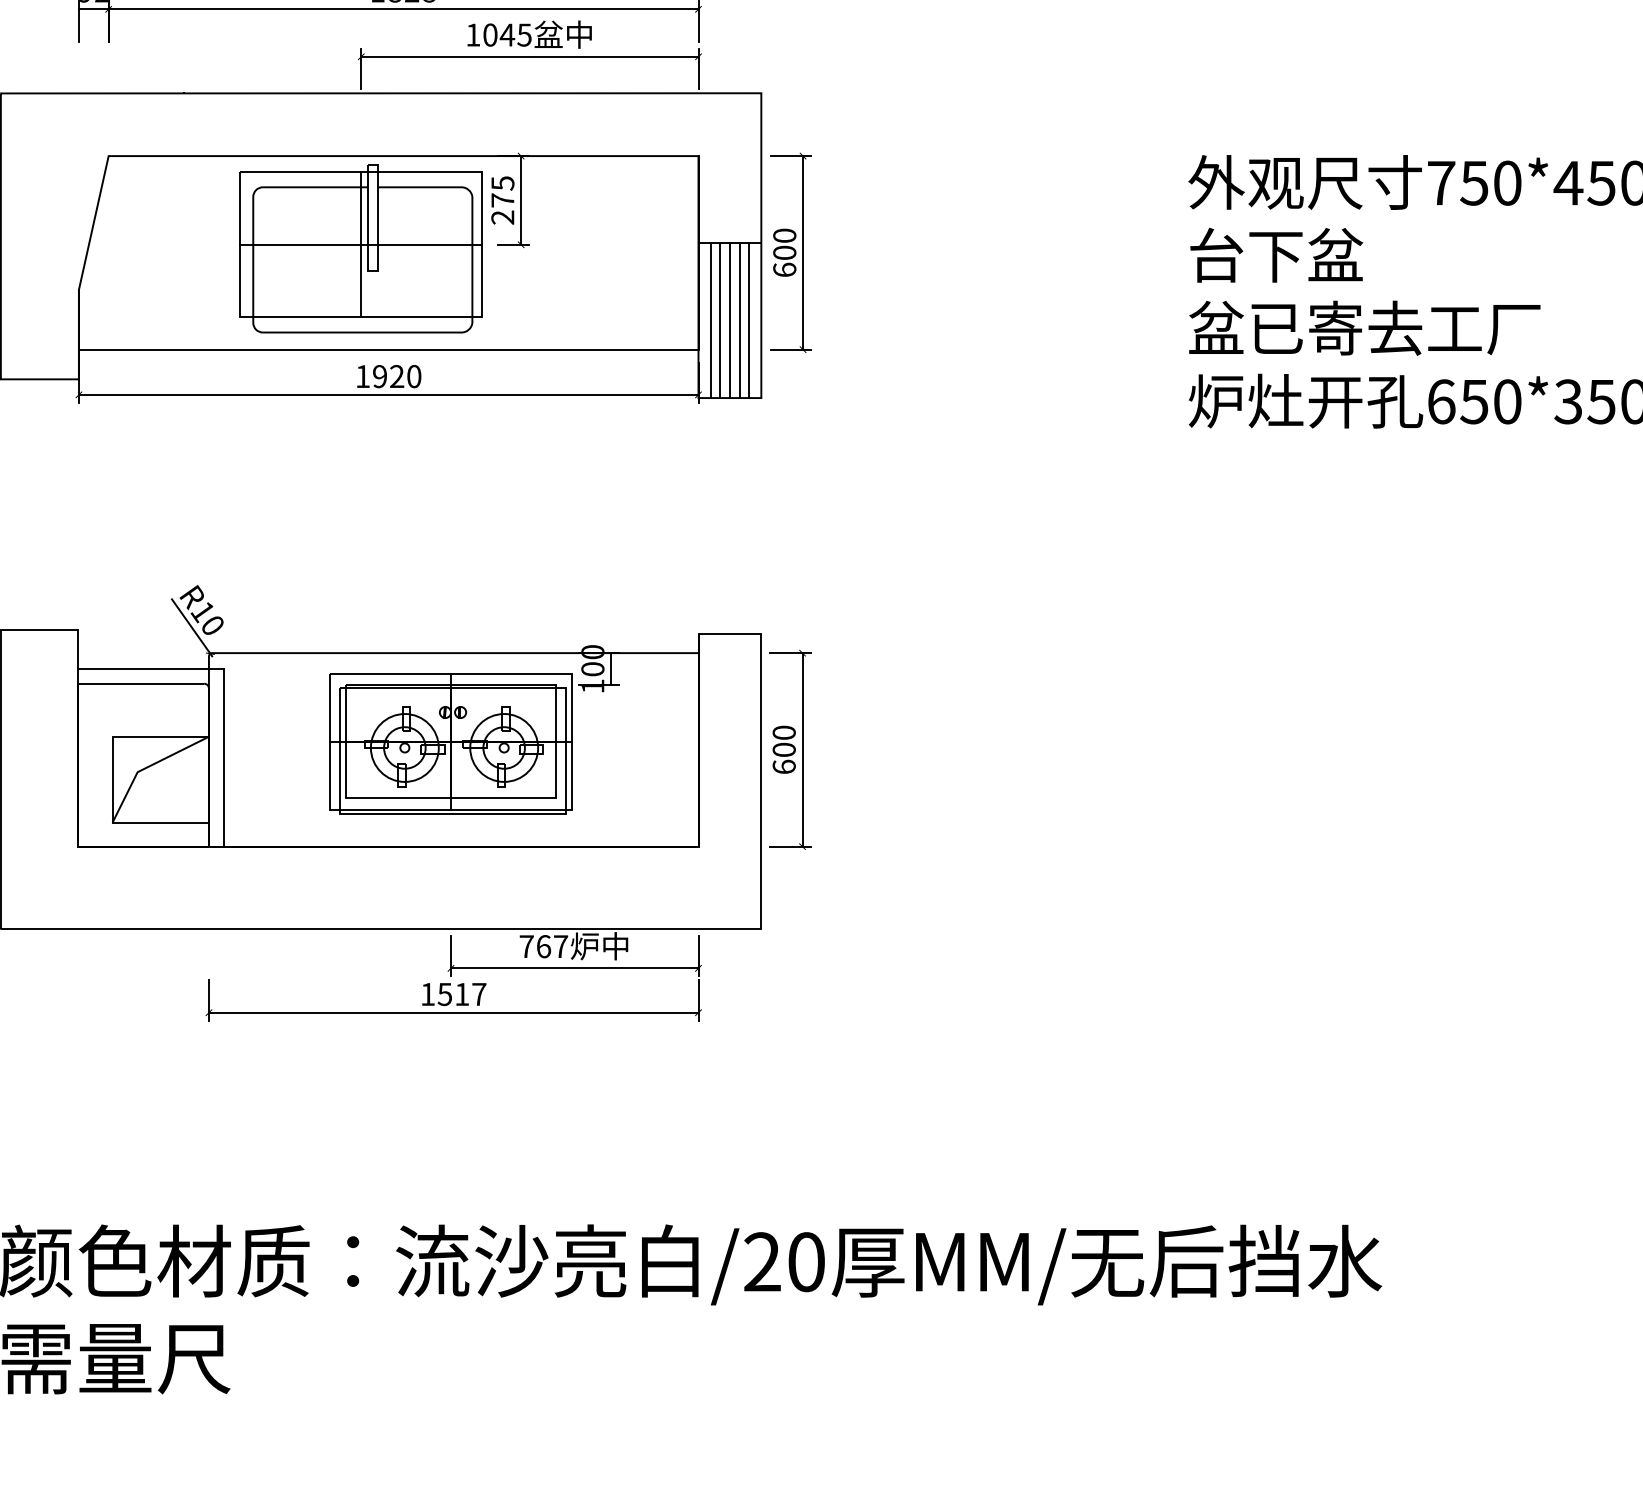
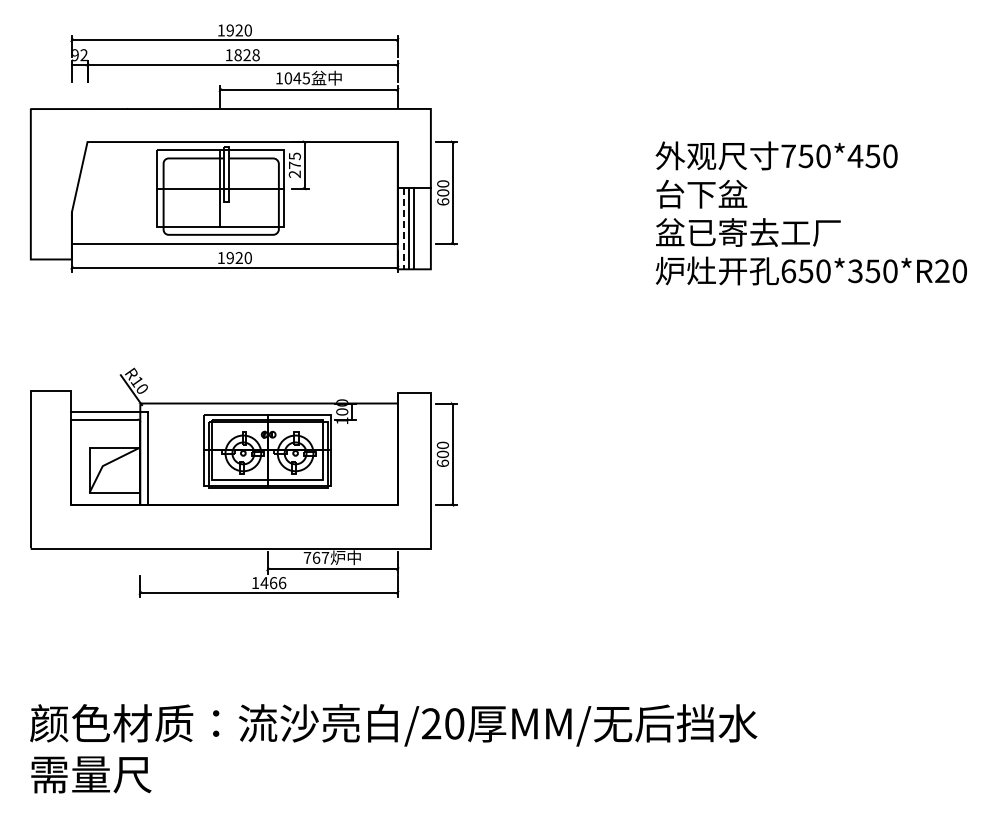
line: (711, 320) -> (404, 228), solid -> dashed
line: (739, 320) -> (419, 228), removed
line: (749, 320) -> (424, 228), removed
text: (462, 995) -> (273, 583), 1517 -> 1466

